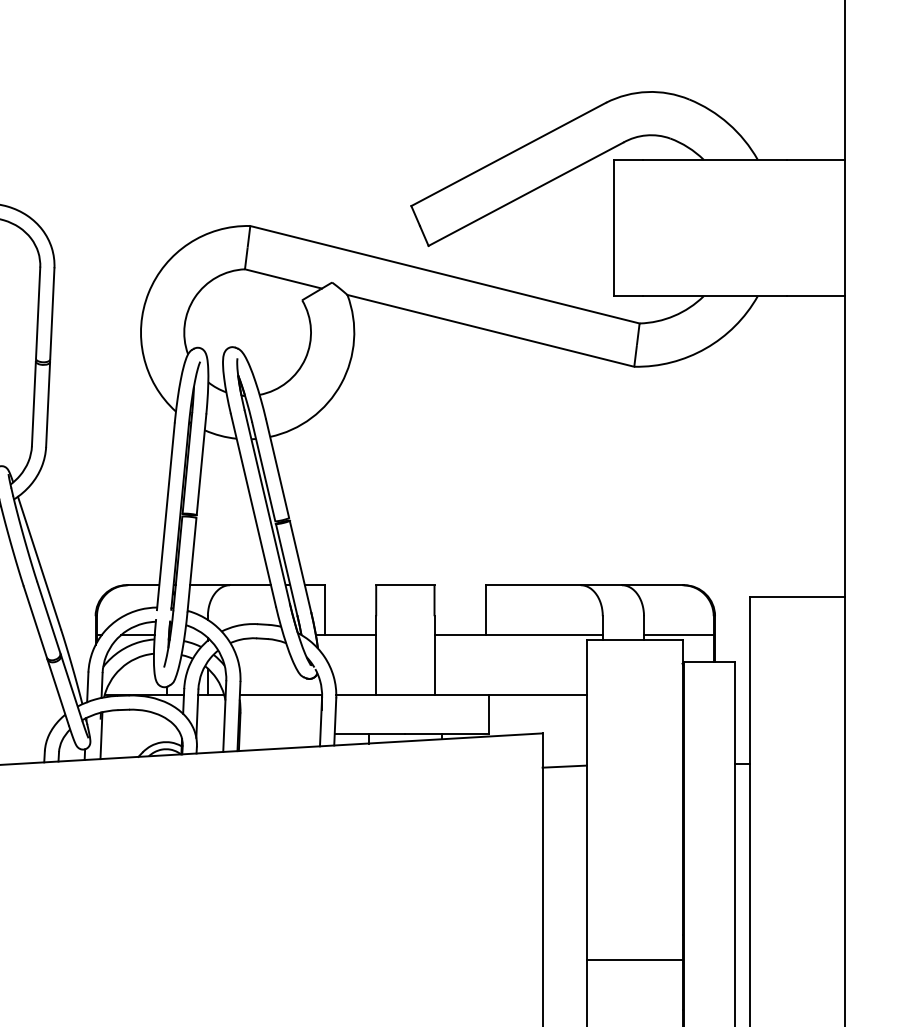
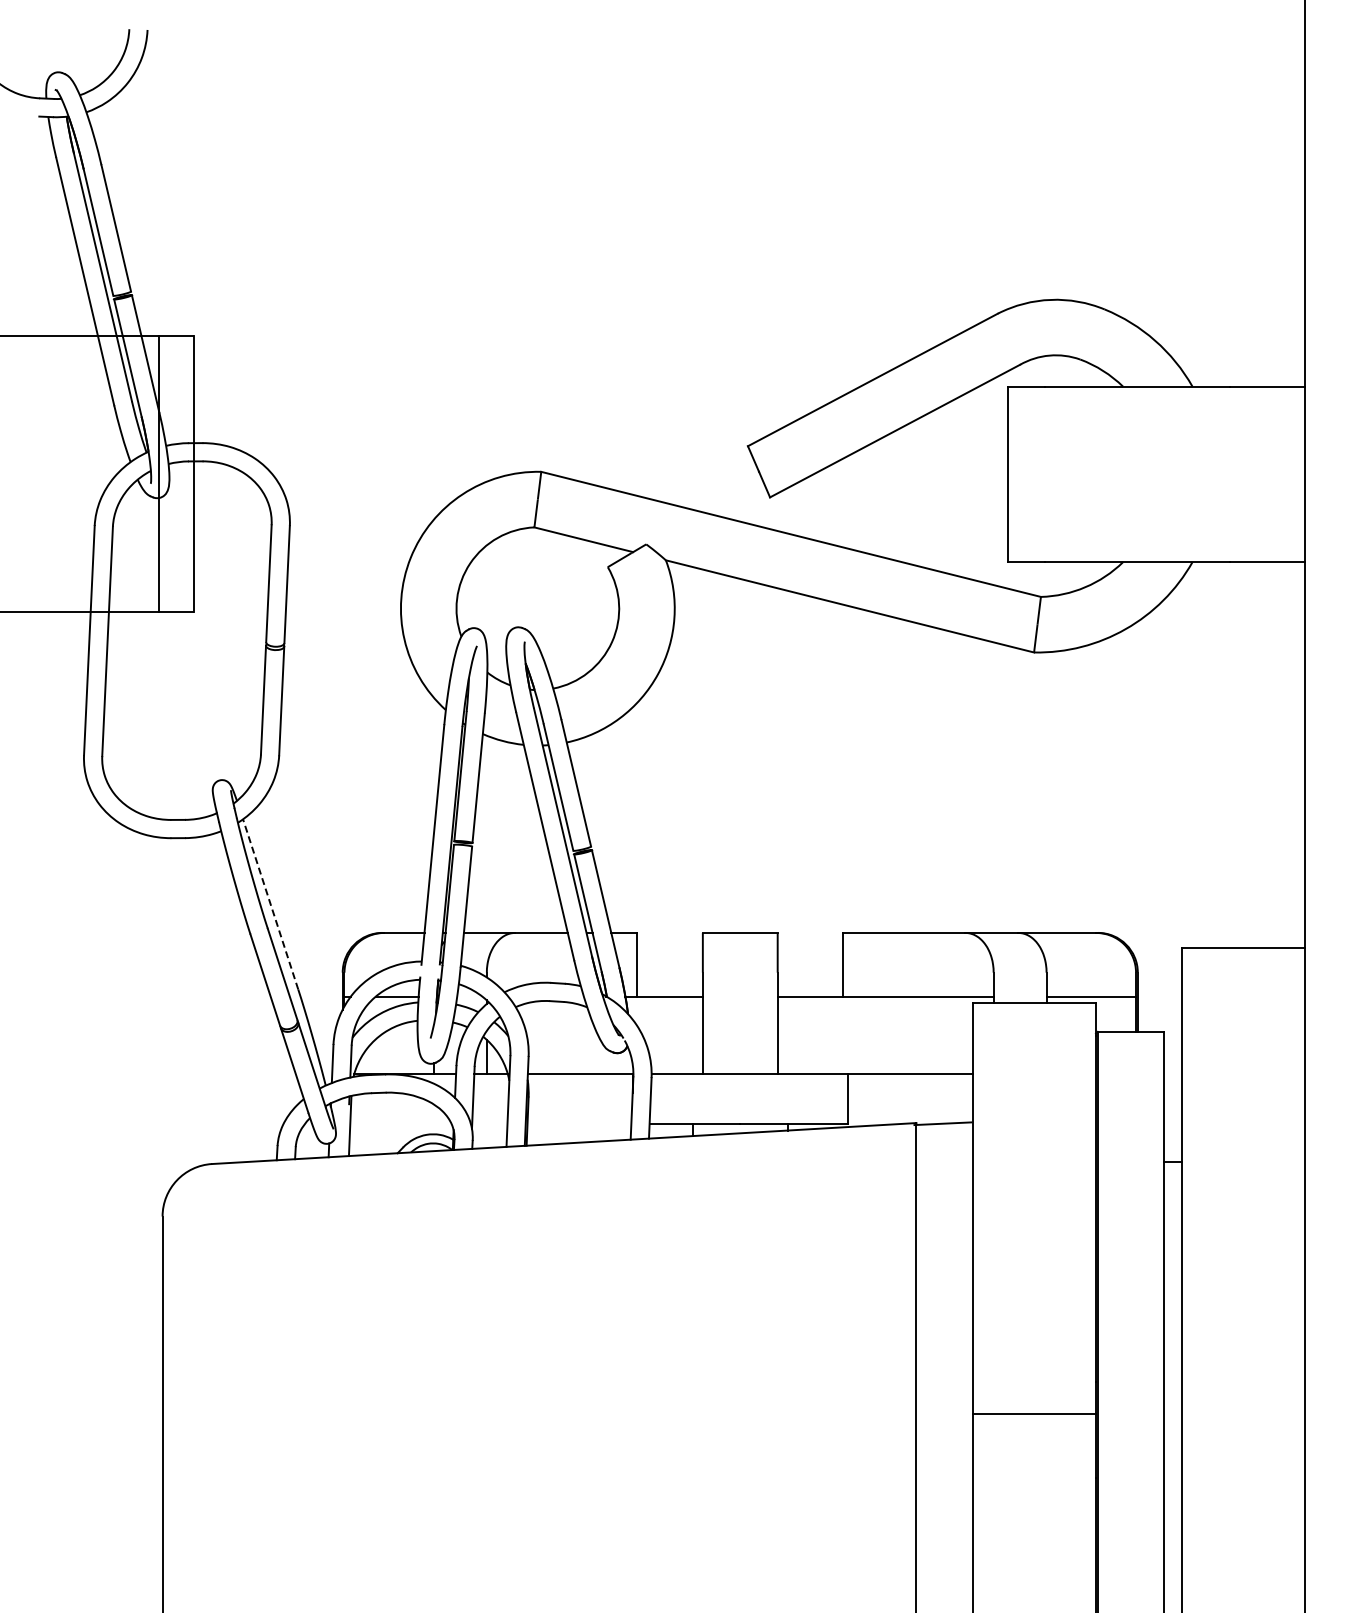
line: (39, 562) -> (270, 903), solid -> dashed
line: (564, 766) -> (942, 1123), moved

